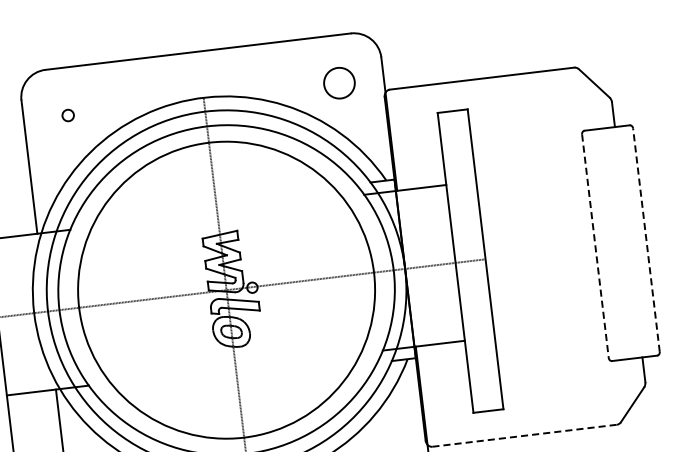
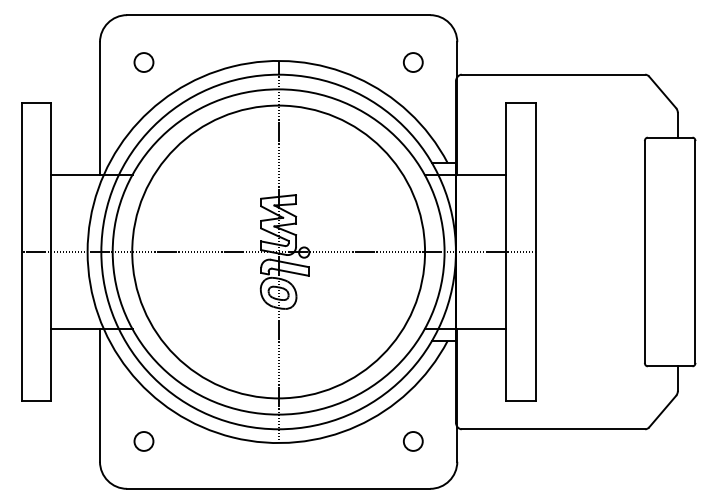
circle: (338, 83) -> (412, 62), size x0.62
circle: (67, 115) -> (143, 62), size x1.67
line: (646, 240) -> (695, 252), dashed -> solid
line: (595, 246) -> (644, 252), dashed -> solid
line: (524, 435) -> (553, 429), dashed -> solid

